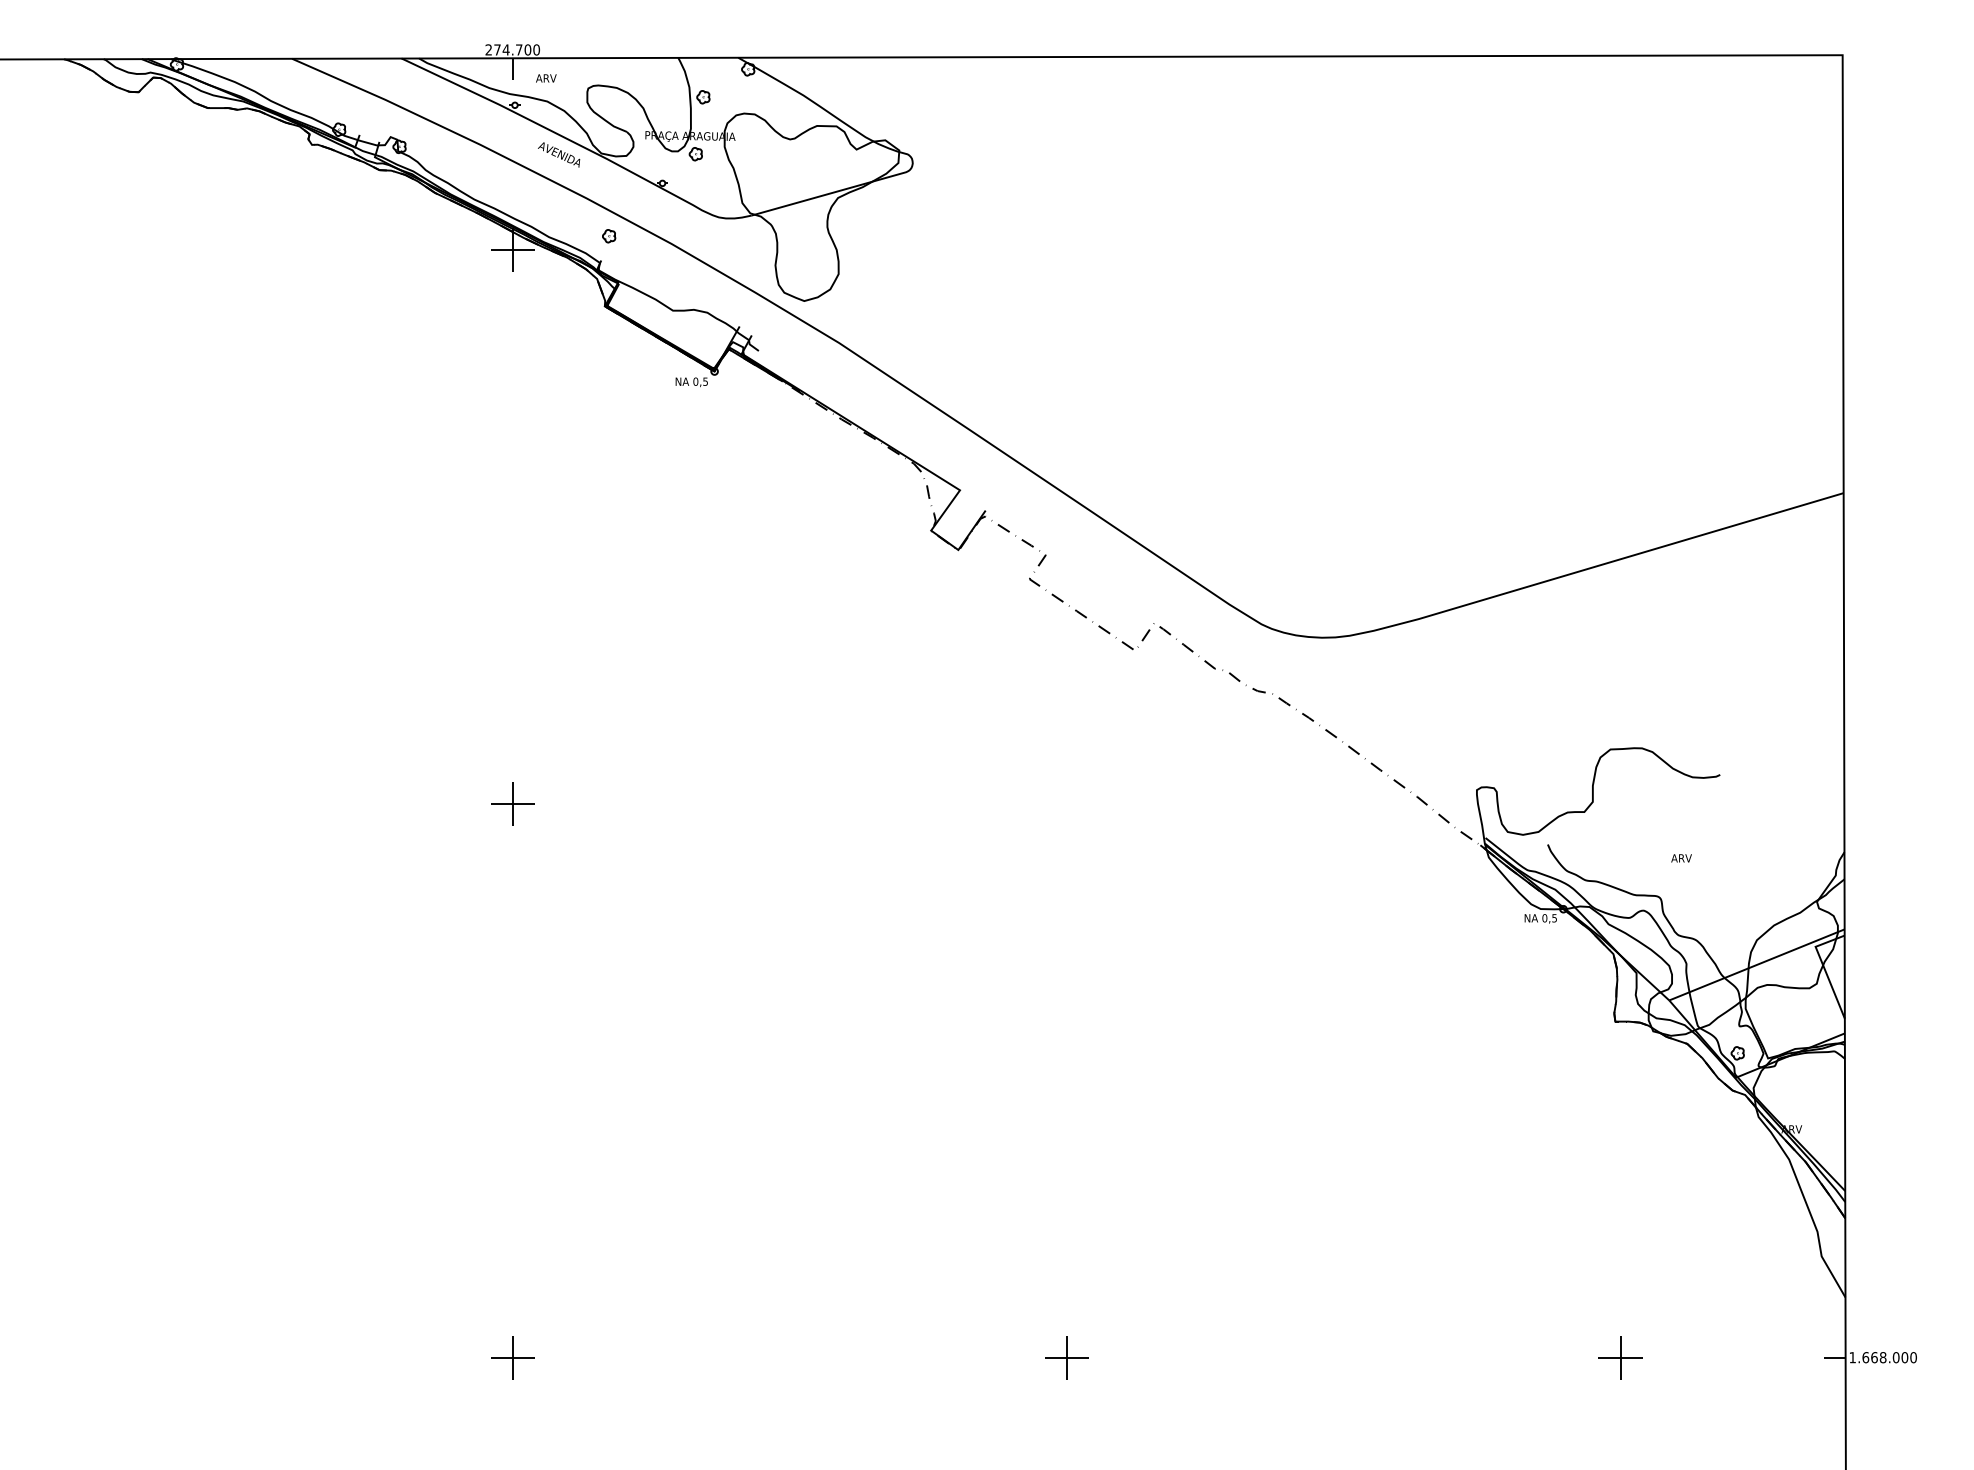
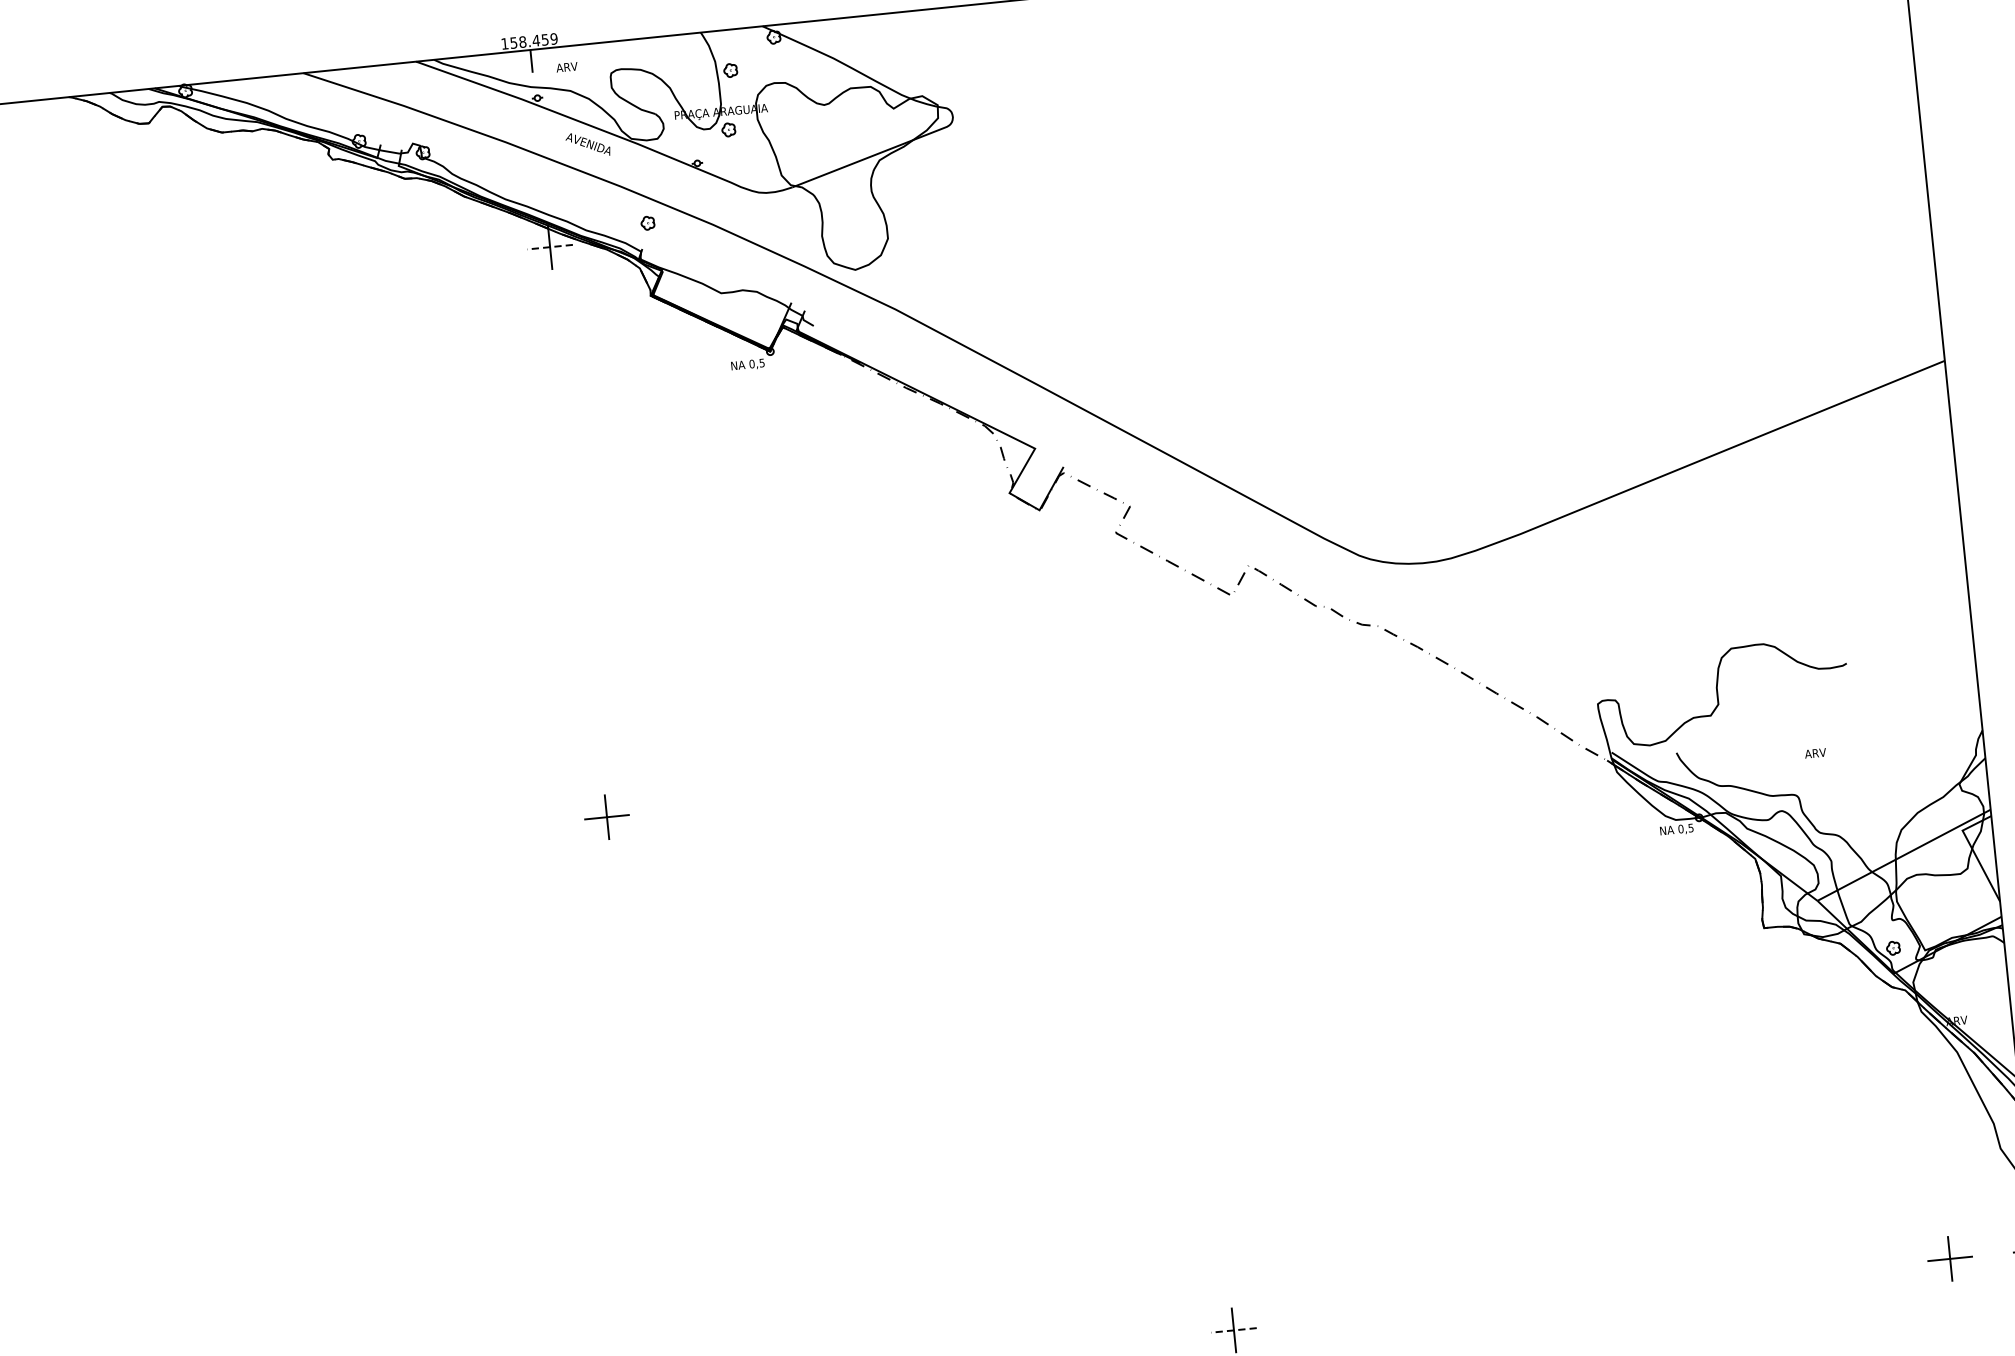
text: (512, 49) -> (529, 40), 274.700 -> 158.459
line: (512, 249) -> (549, 246), solid -> dashed
line: (1066, 1357) -> (1233, 1330), solid -> dashed
part: (1620, 1357) -> (1950, 1258), moved

